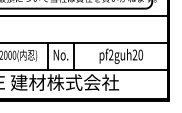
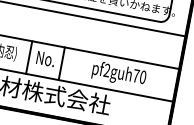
text: (134, 54) -> (135, 75), pf2guh20 -> pf2guh70

